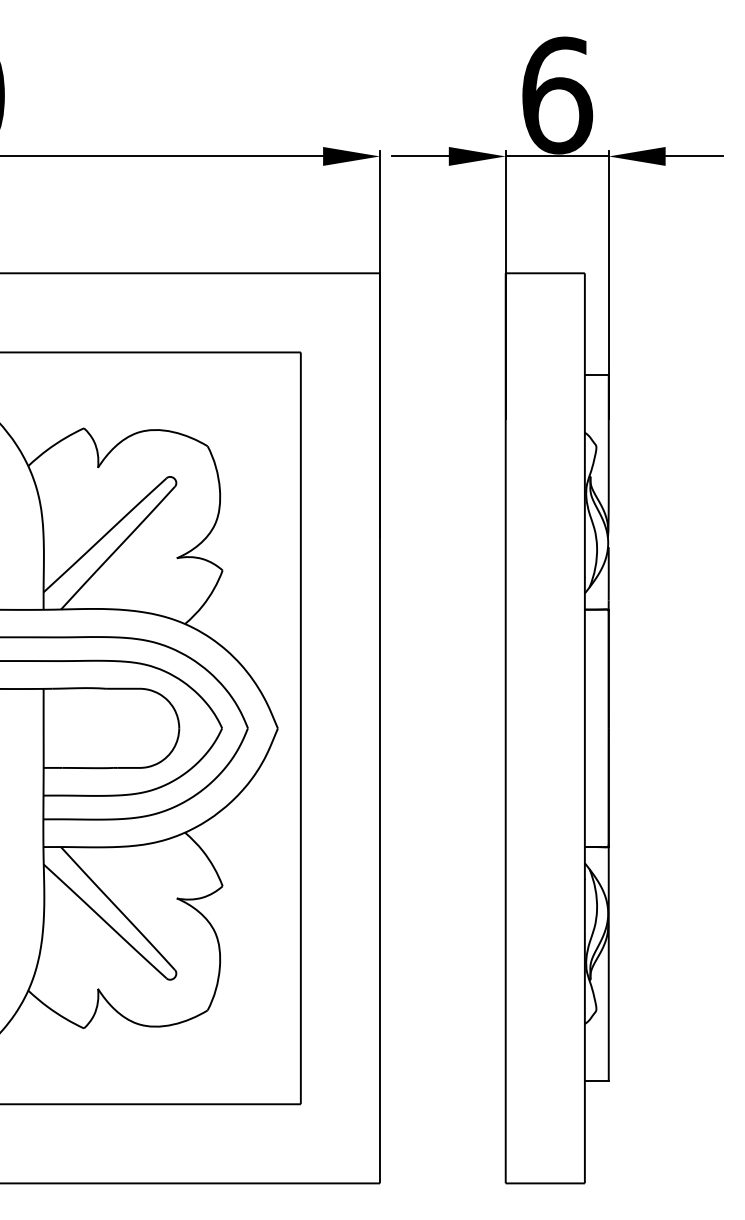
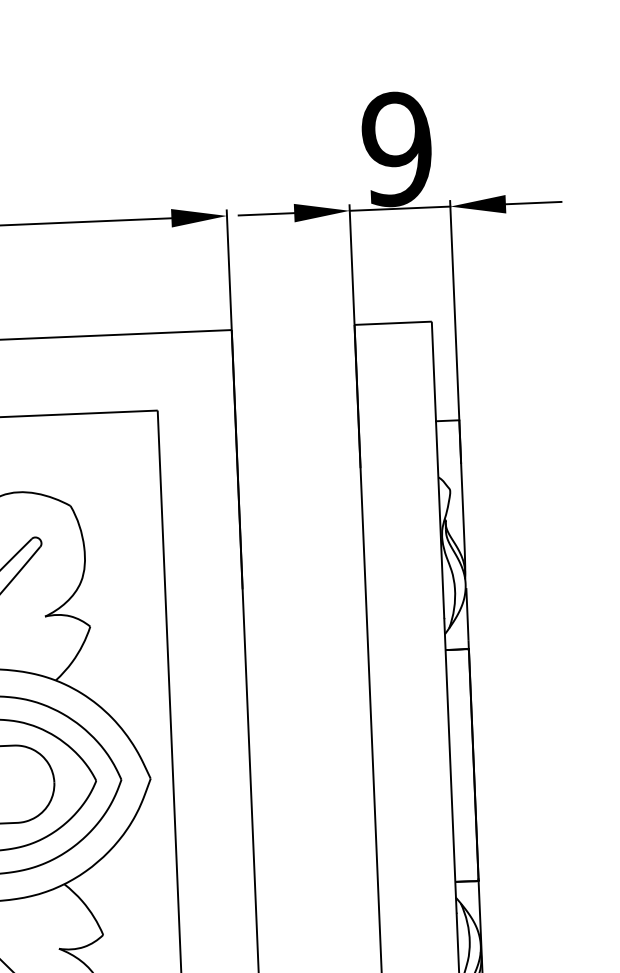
text: (557, 95) -> (397, 149), 6 -> 9

